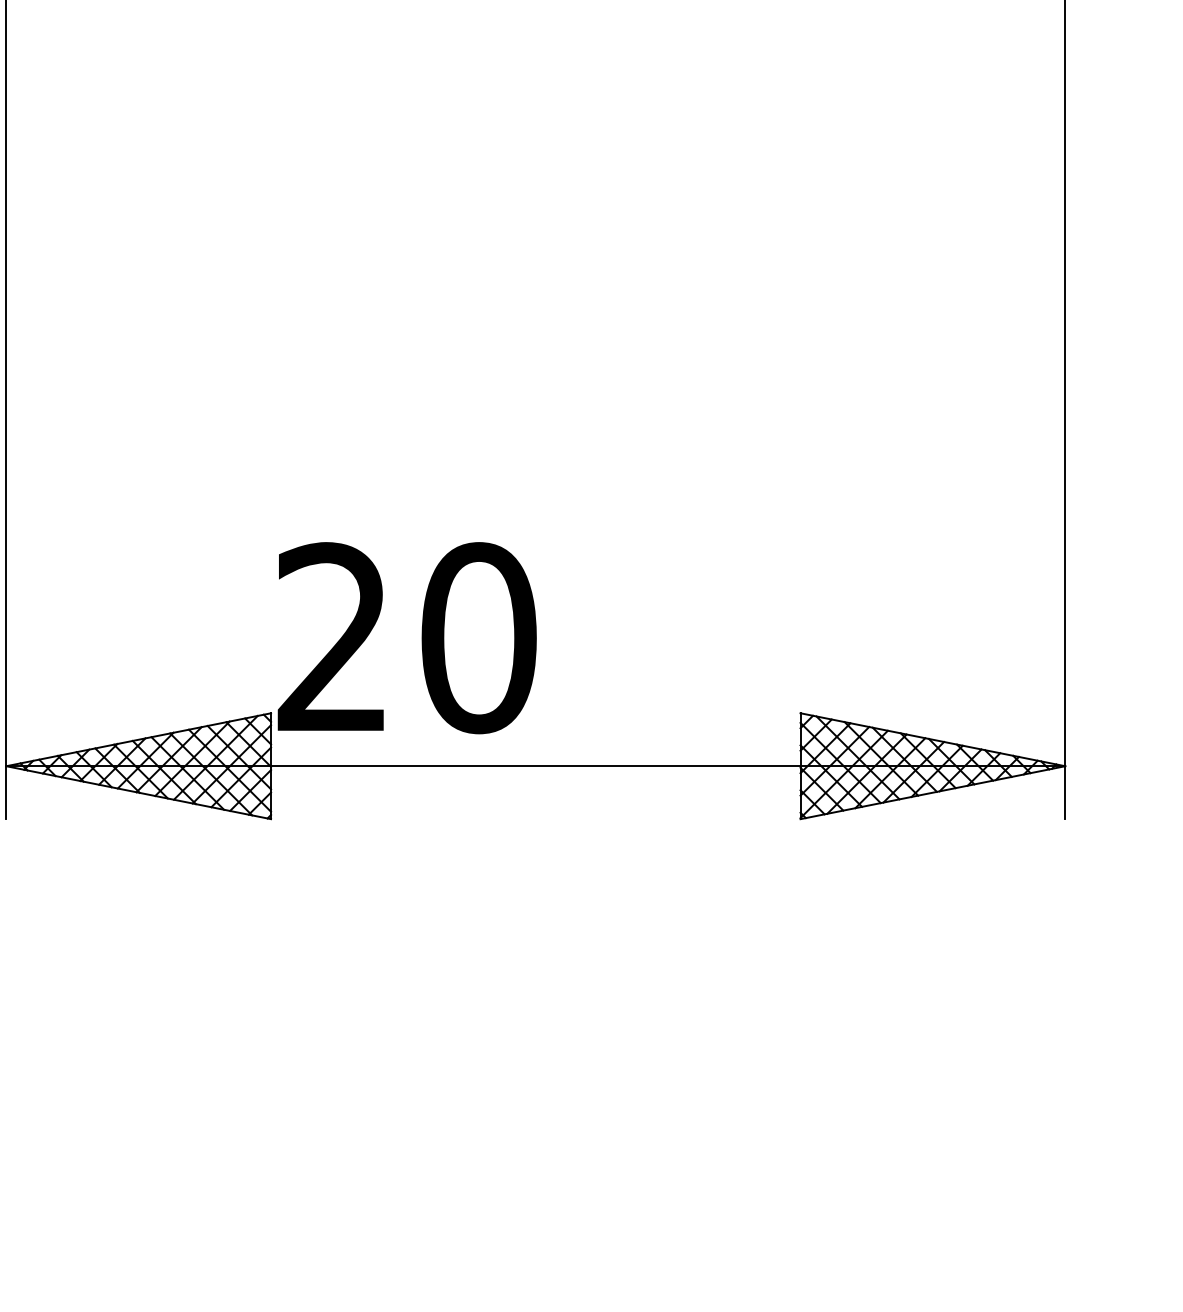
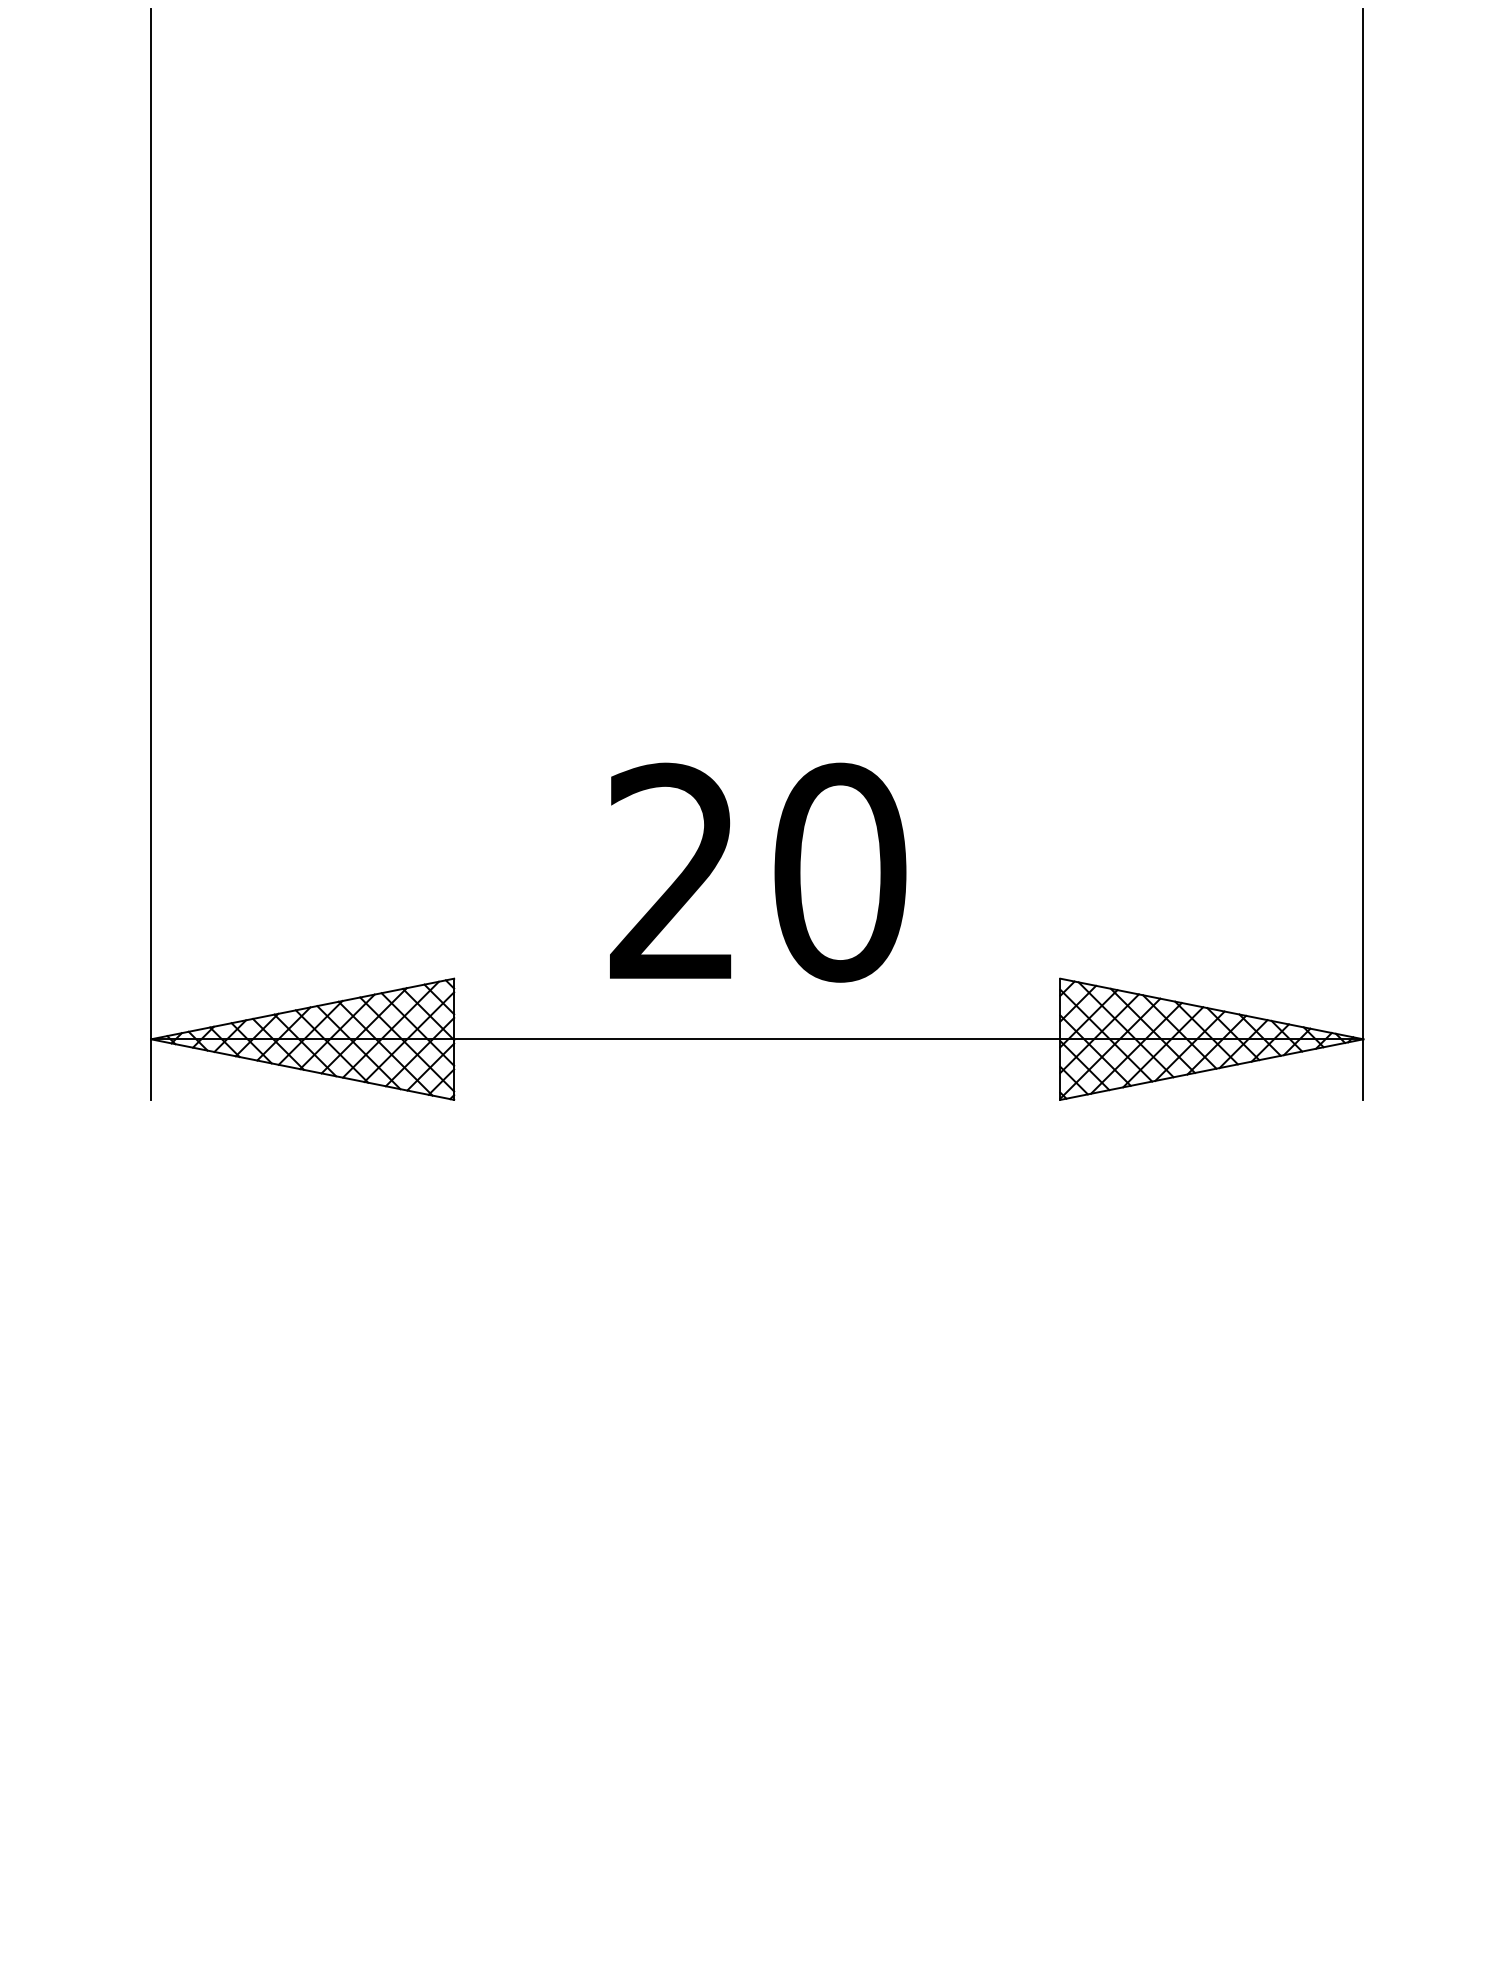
text: (407, 637) -> (758, 872), moved

